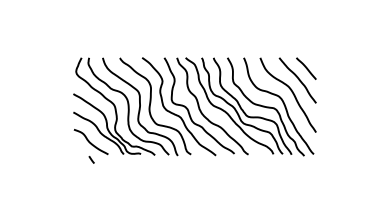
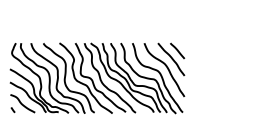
curve: (91, 159) -> (12, 109), moved

